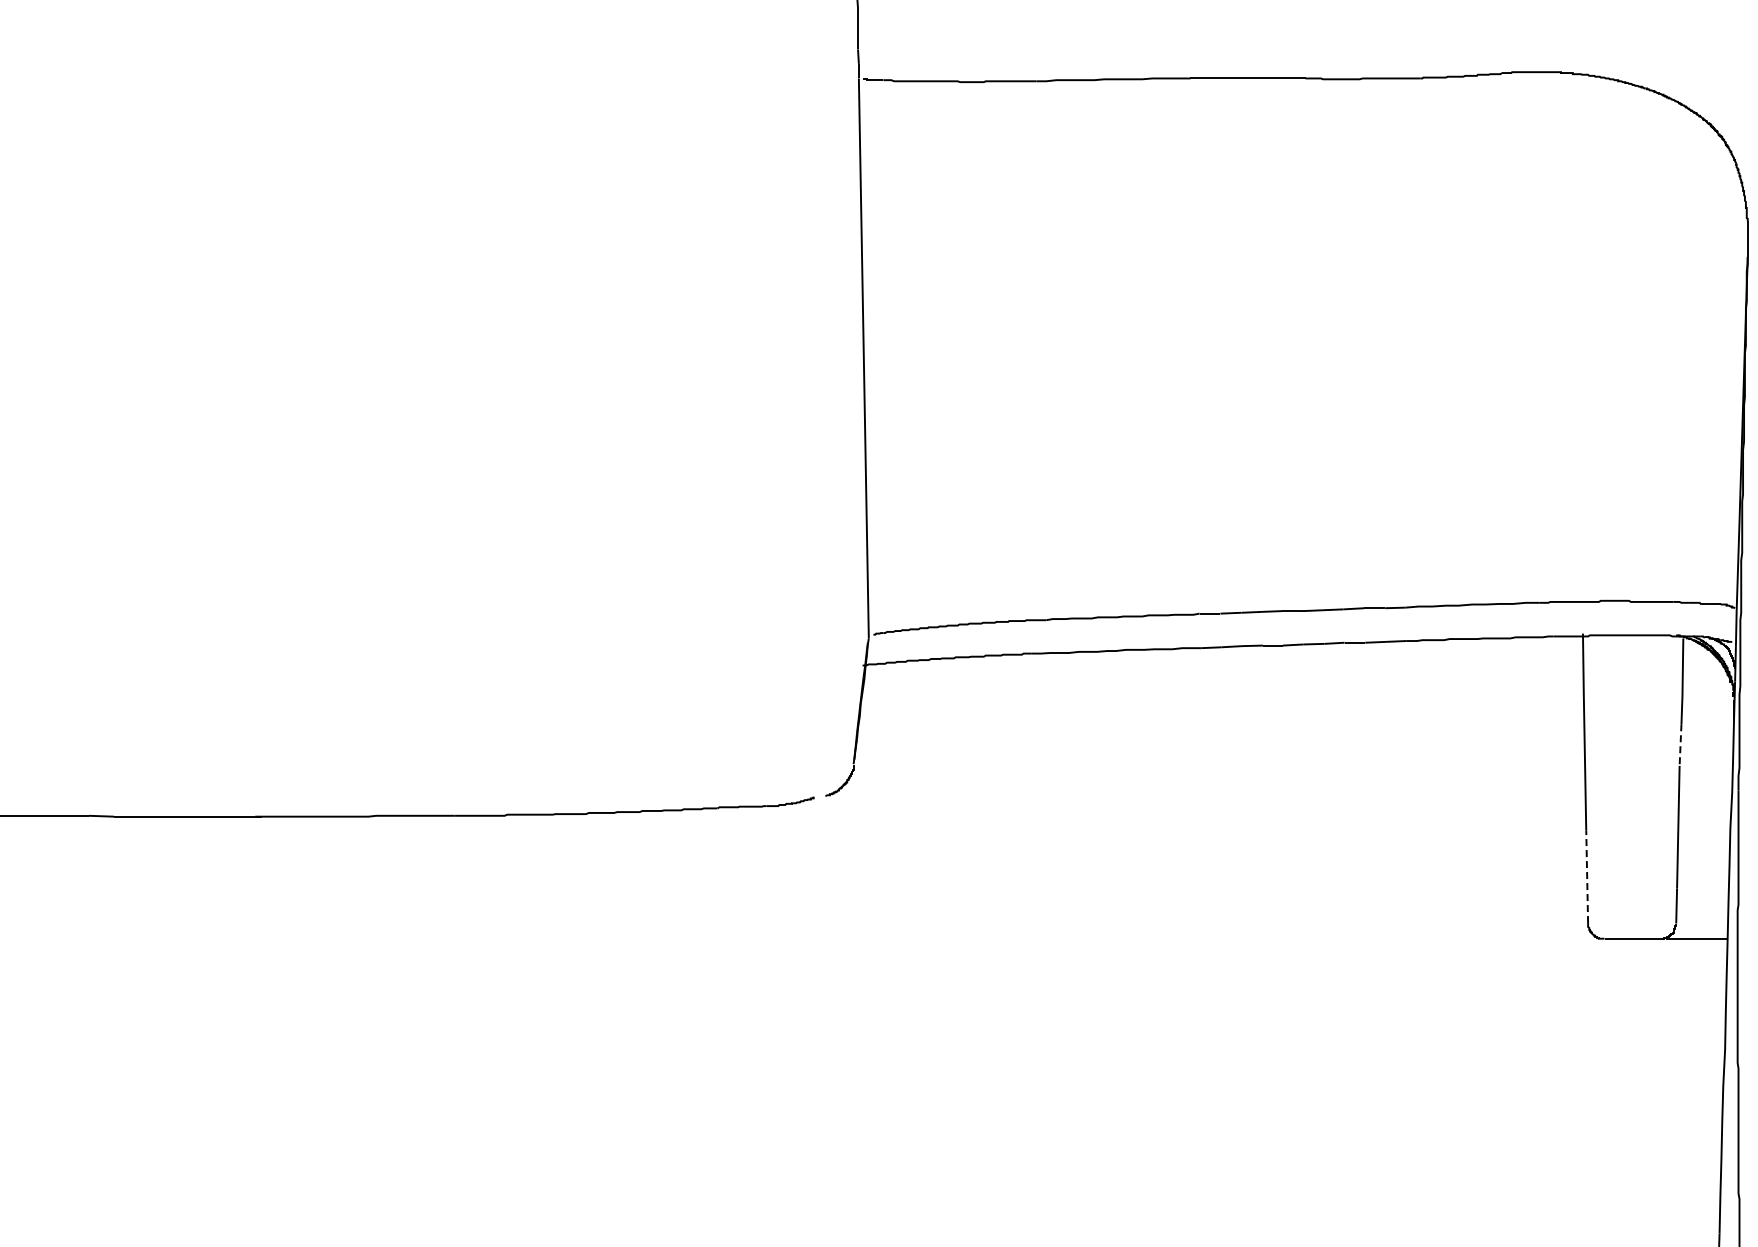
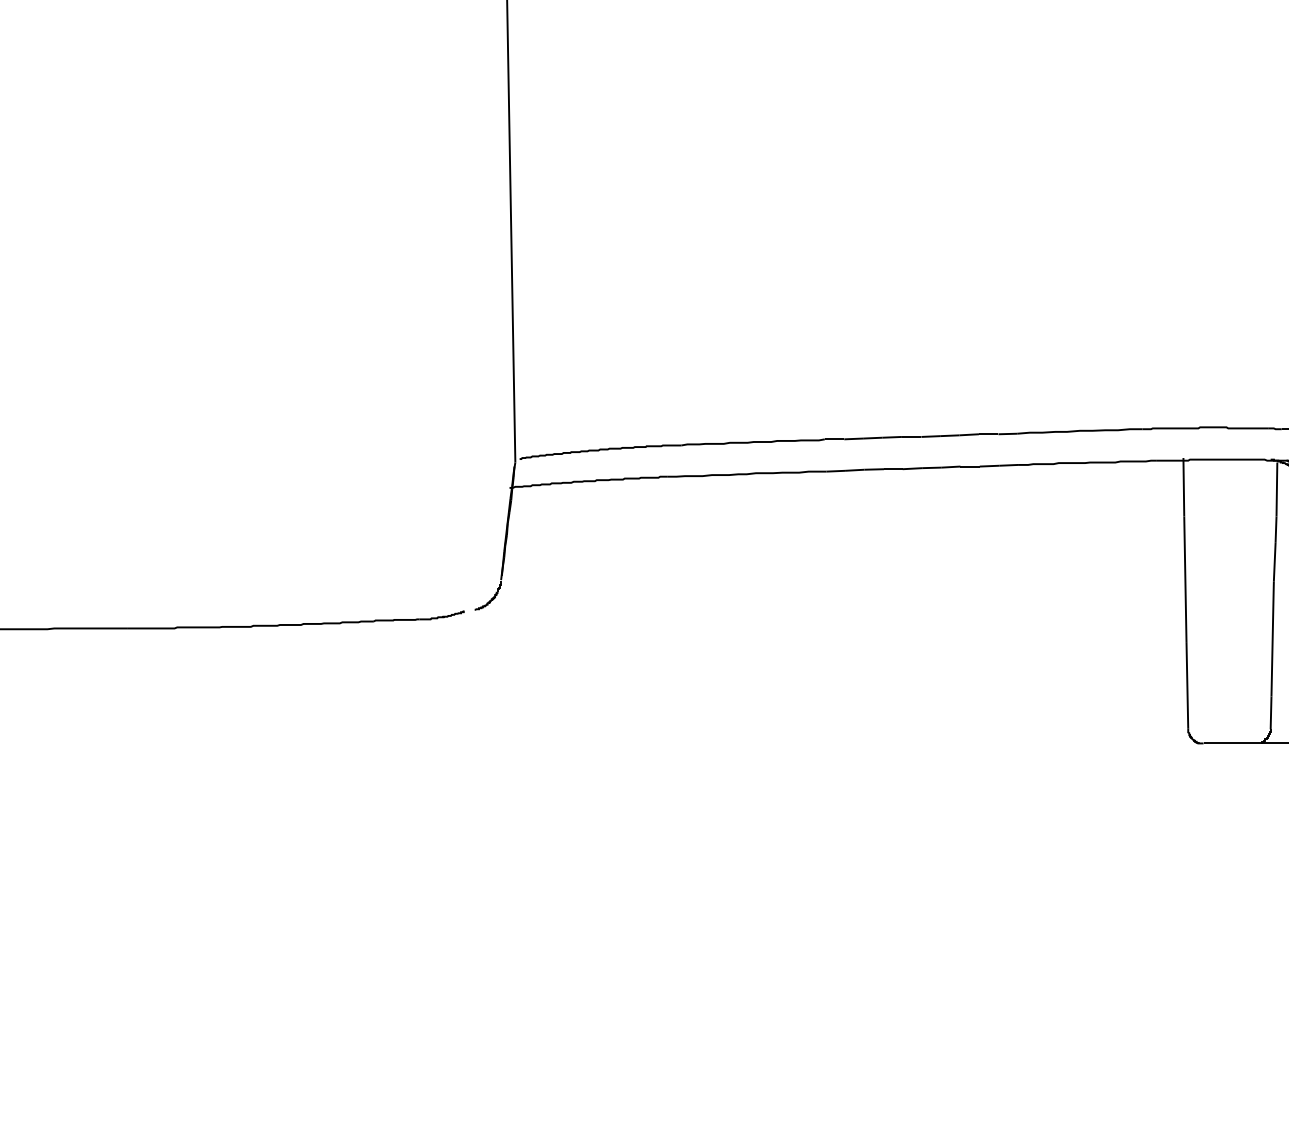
line: (1680, 745) -> (1274, 562), dashed -> solid
line: (1587, 876) -> (1187, 685), dashed -> solid

